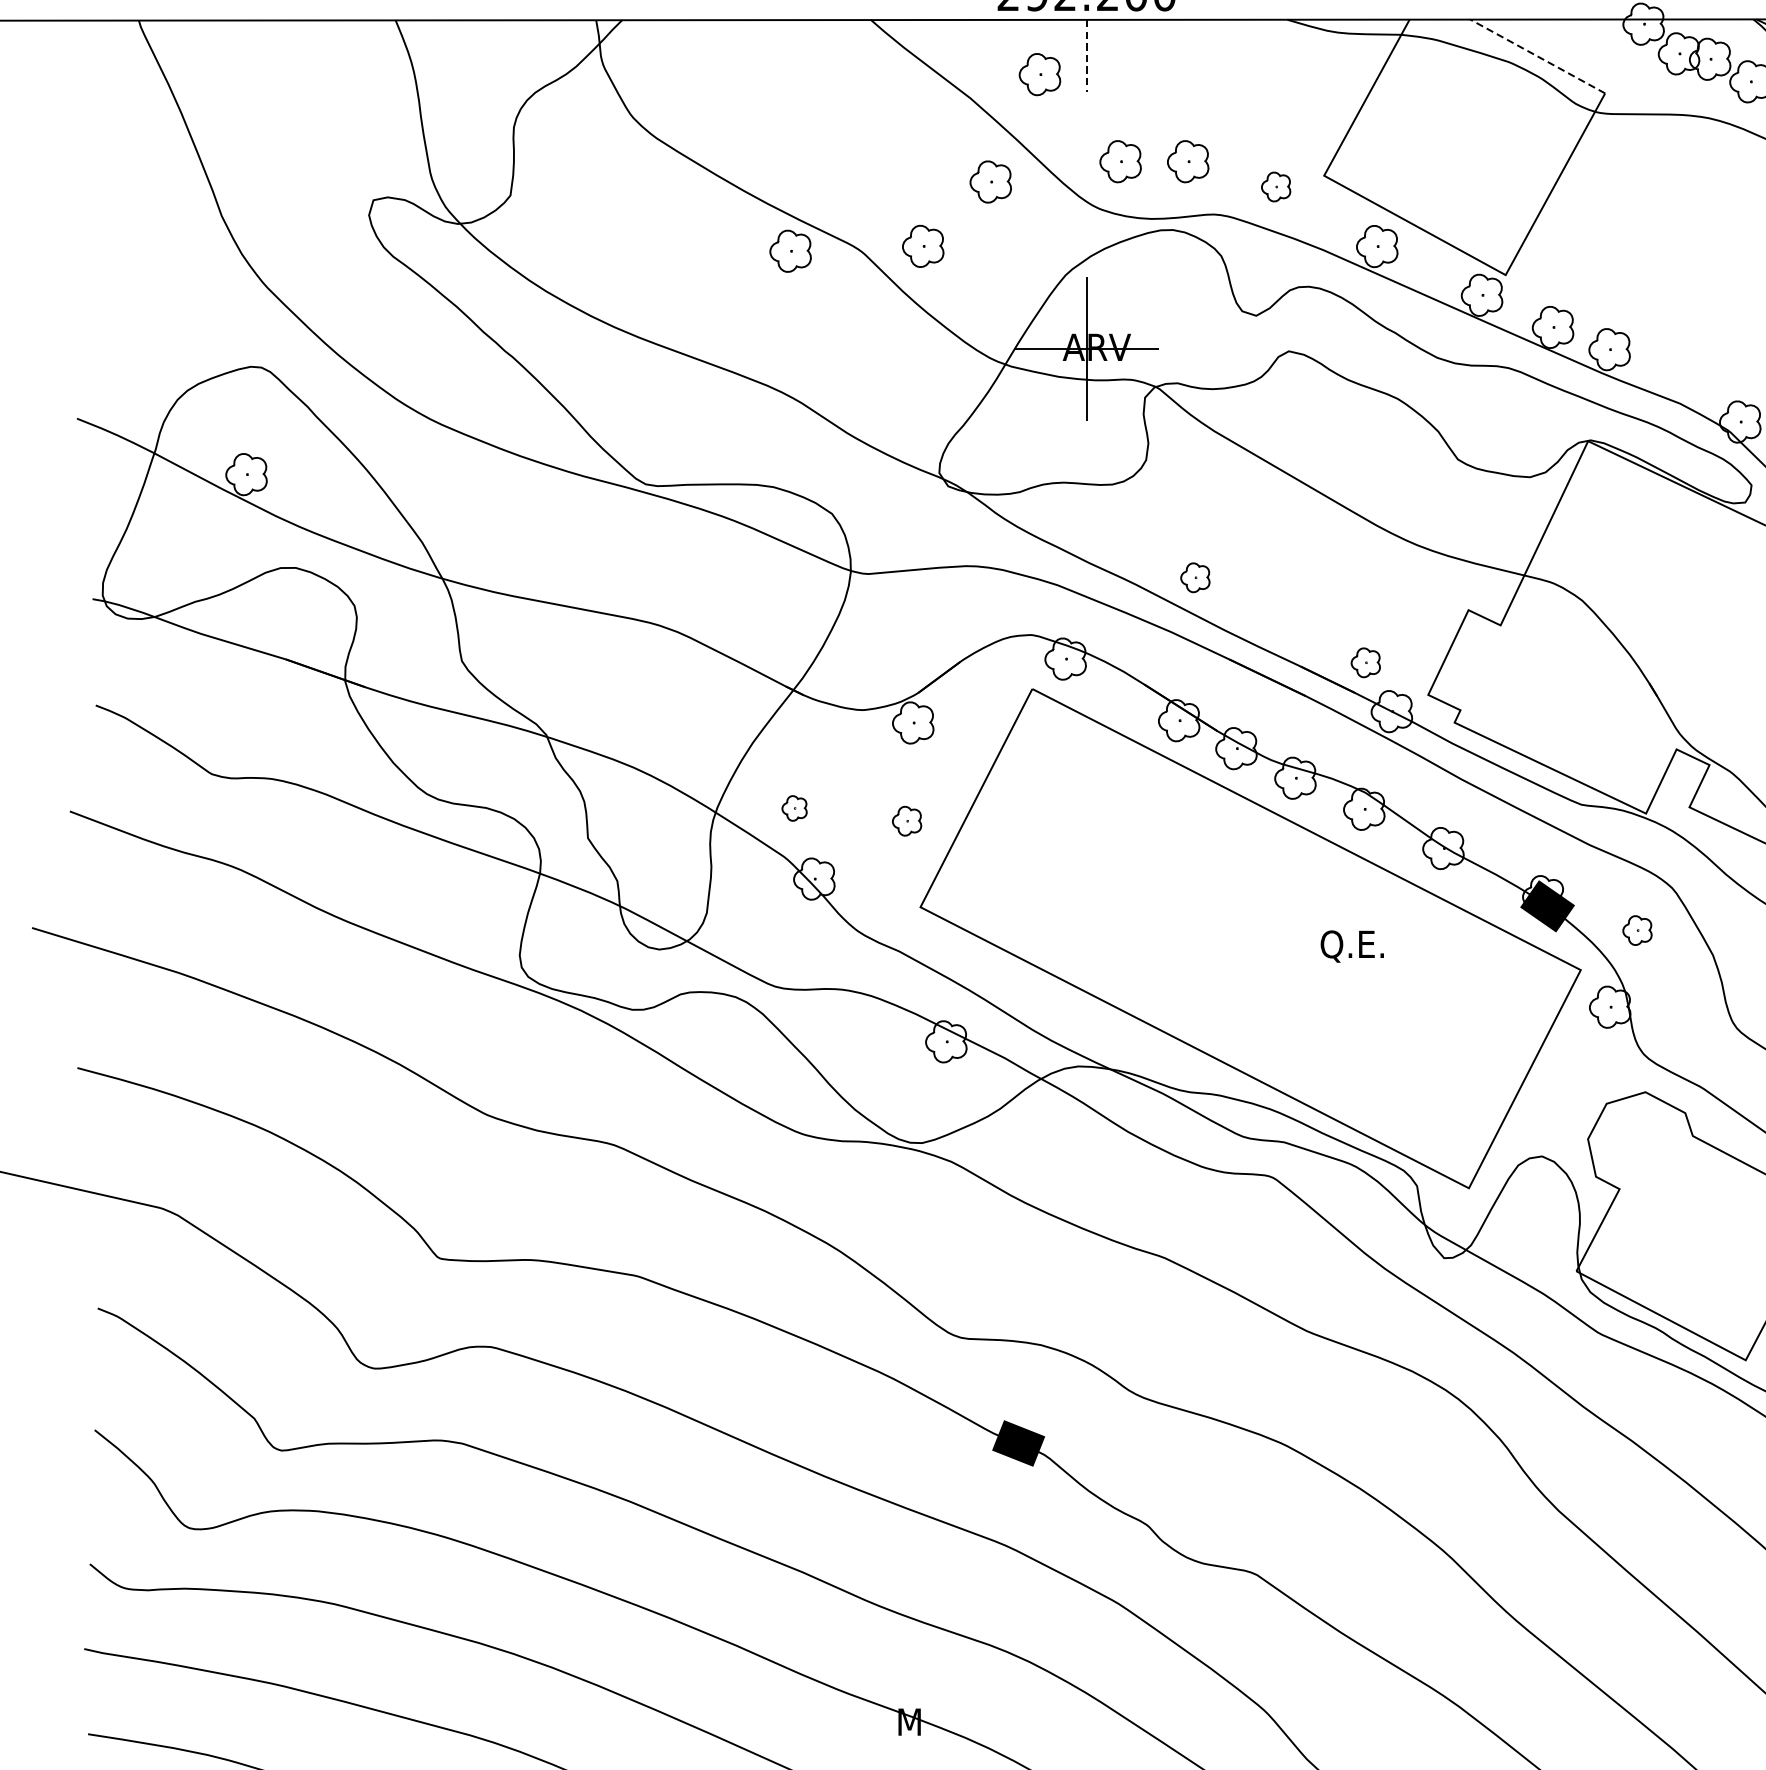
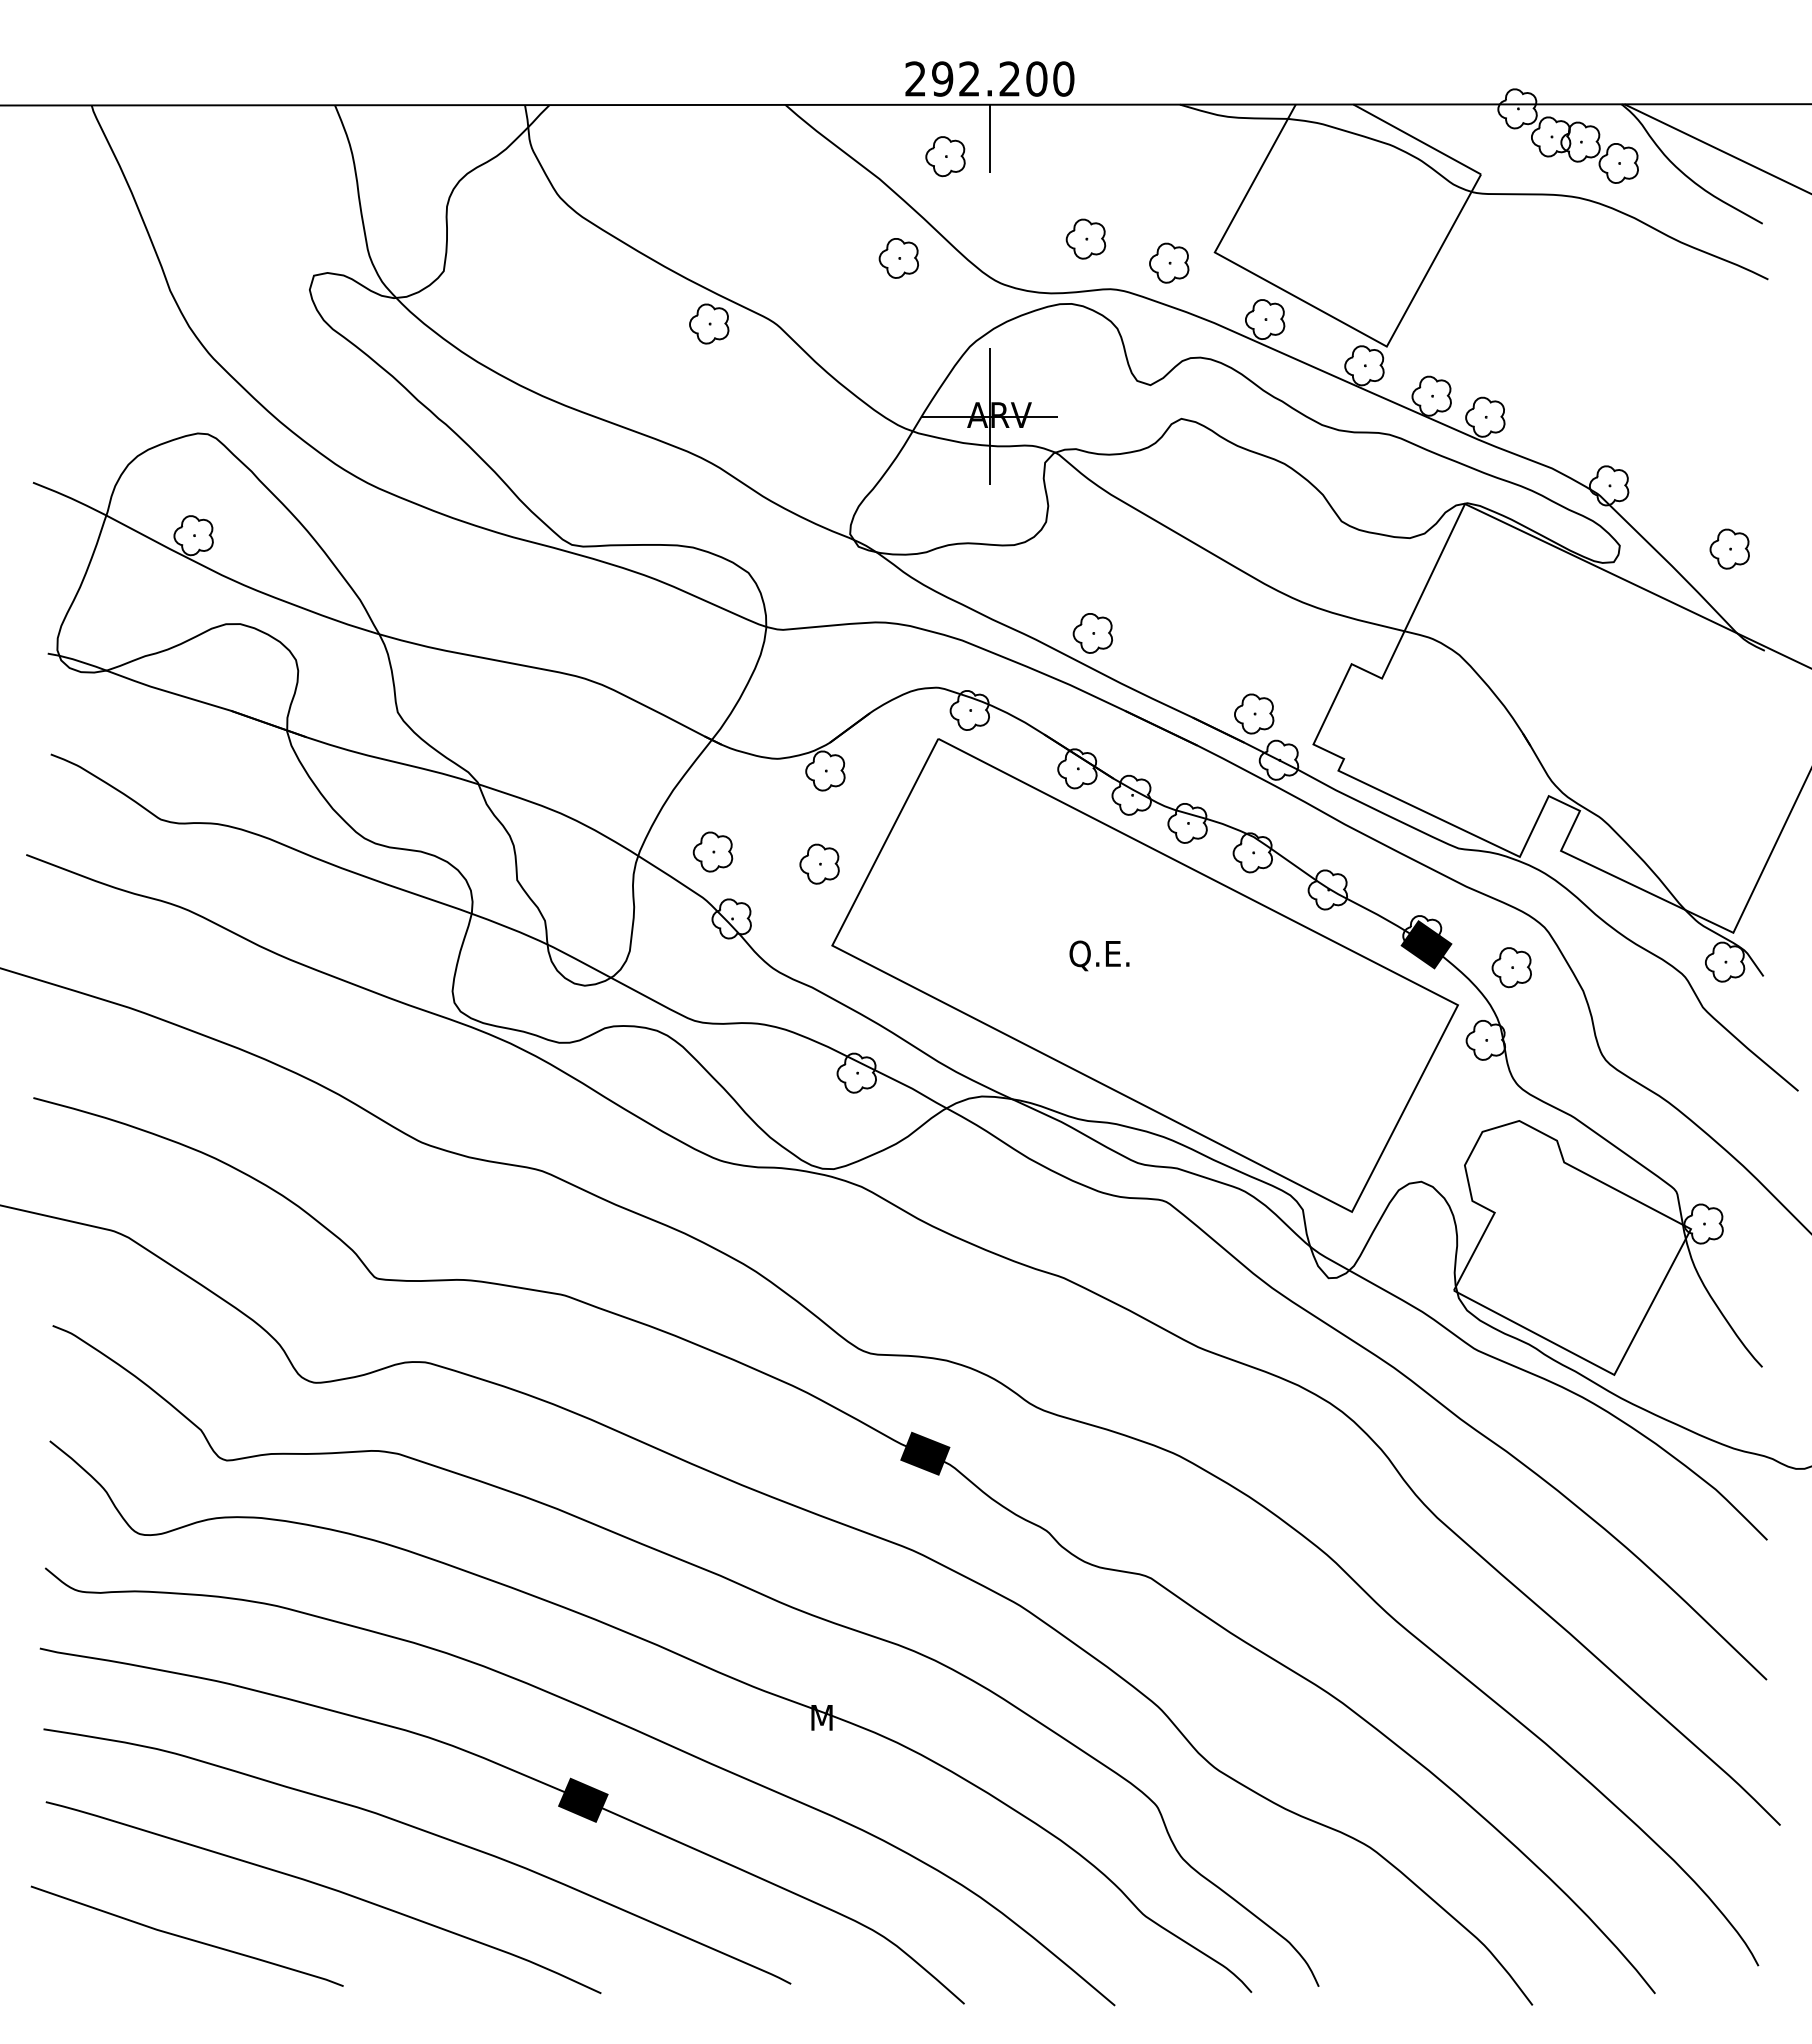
line: (1086, 56) -> (989, 139), dashed -> solid
line: (1538, 56) -> (1417, 139), dashed -> solid
part: (1120, 161) -> (1021, 238), removed
part: (1276, 186) -> (1169, 262), size x1.43
part: (922, 246) -> (834, 319), removed
part: (1195, 577) -> (1092, 633), size x1.43
part: (1366, 662) -> (1254, 713), size x1.43
part: (794, 807) -> (712, 851), size x1.67
part: (906, 820) -> (819, 863), size x1.43
part: (1637, 930) -> (1511, 967), size x1.43
text: (1352, 946) -> (1099, 955), moved

